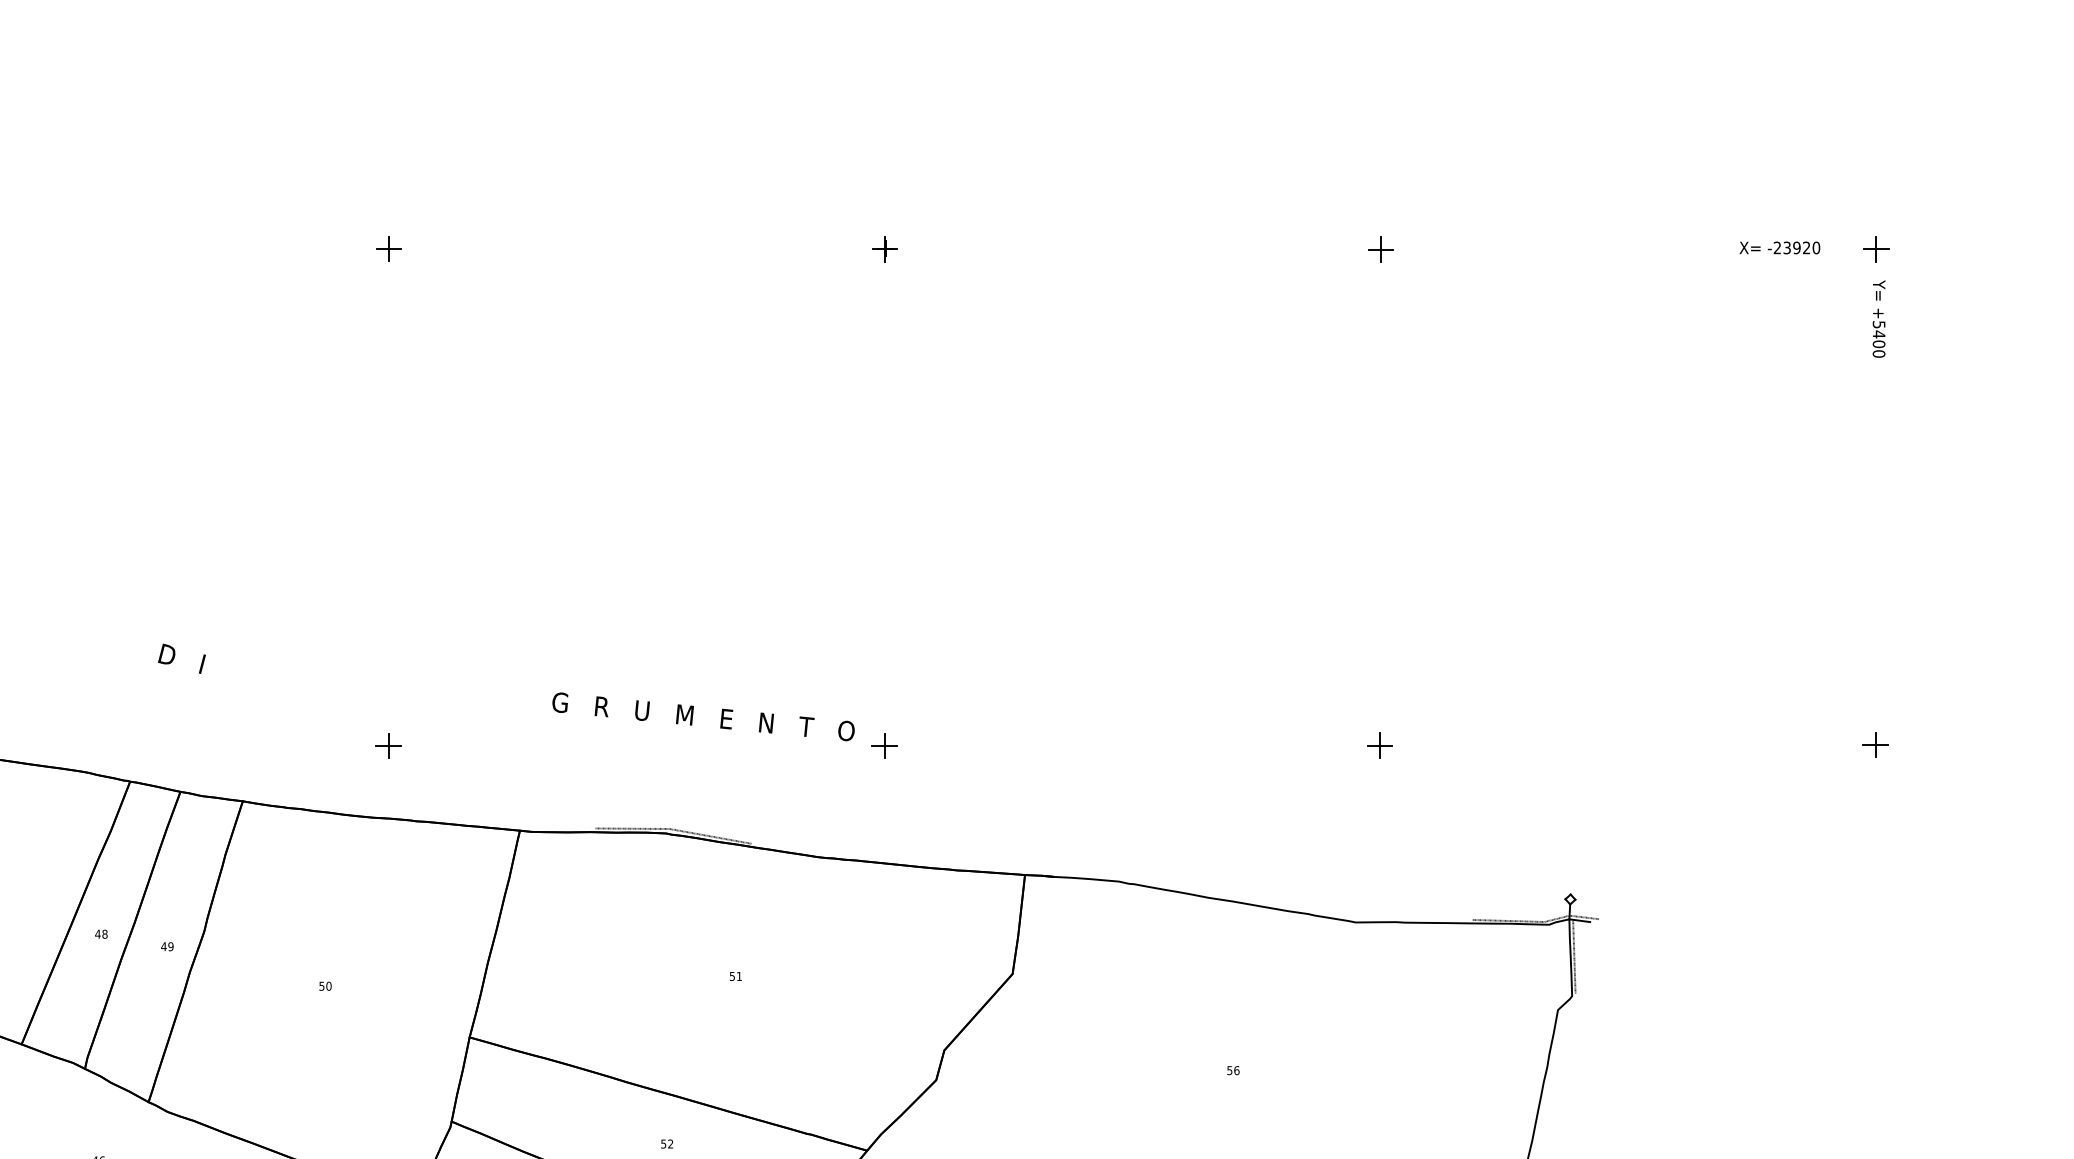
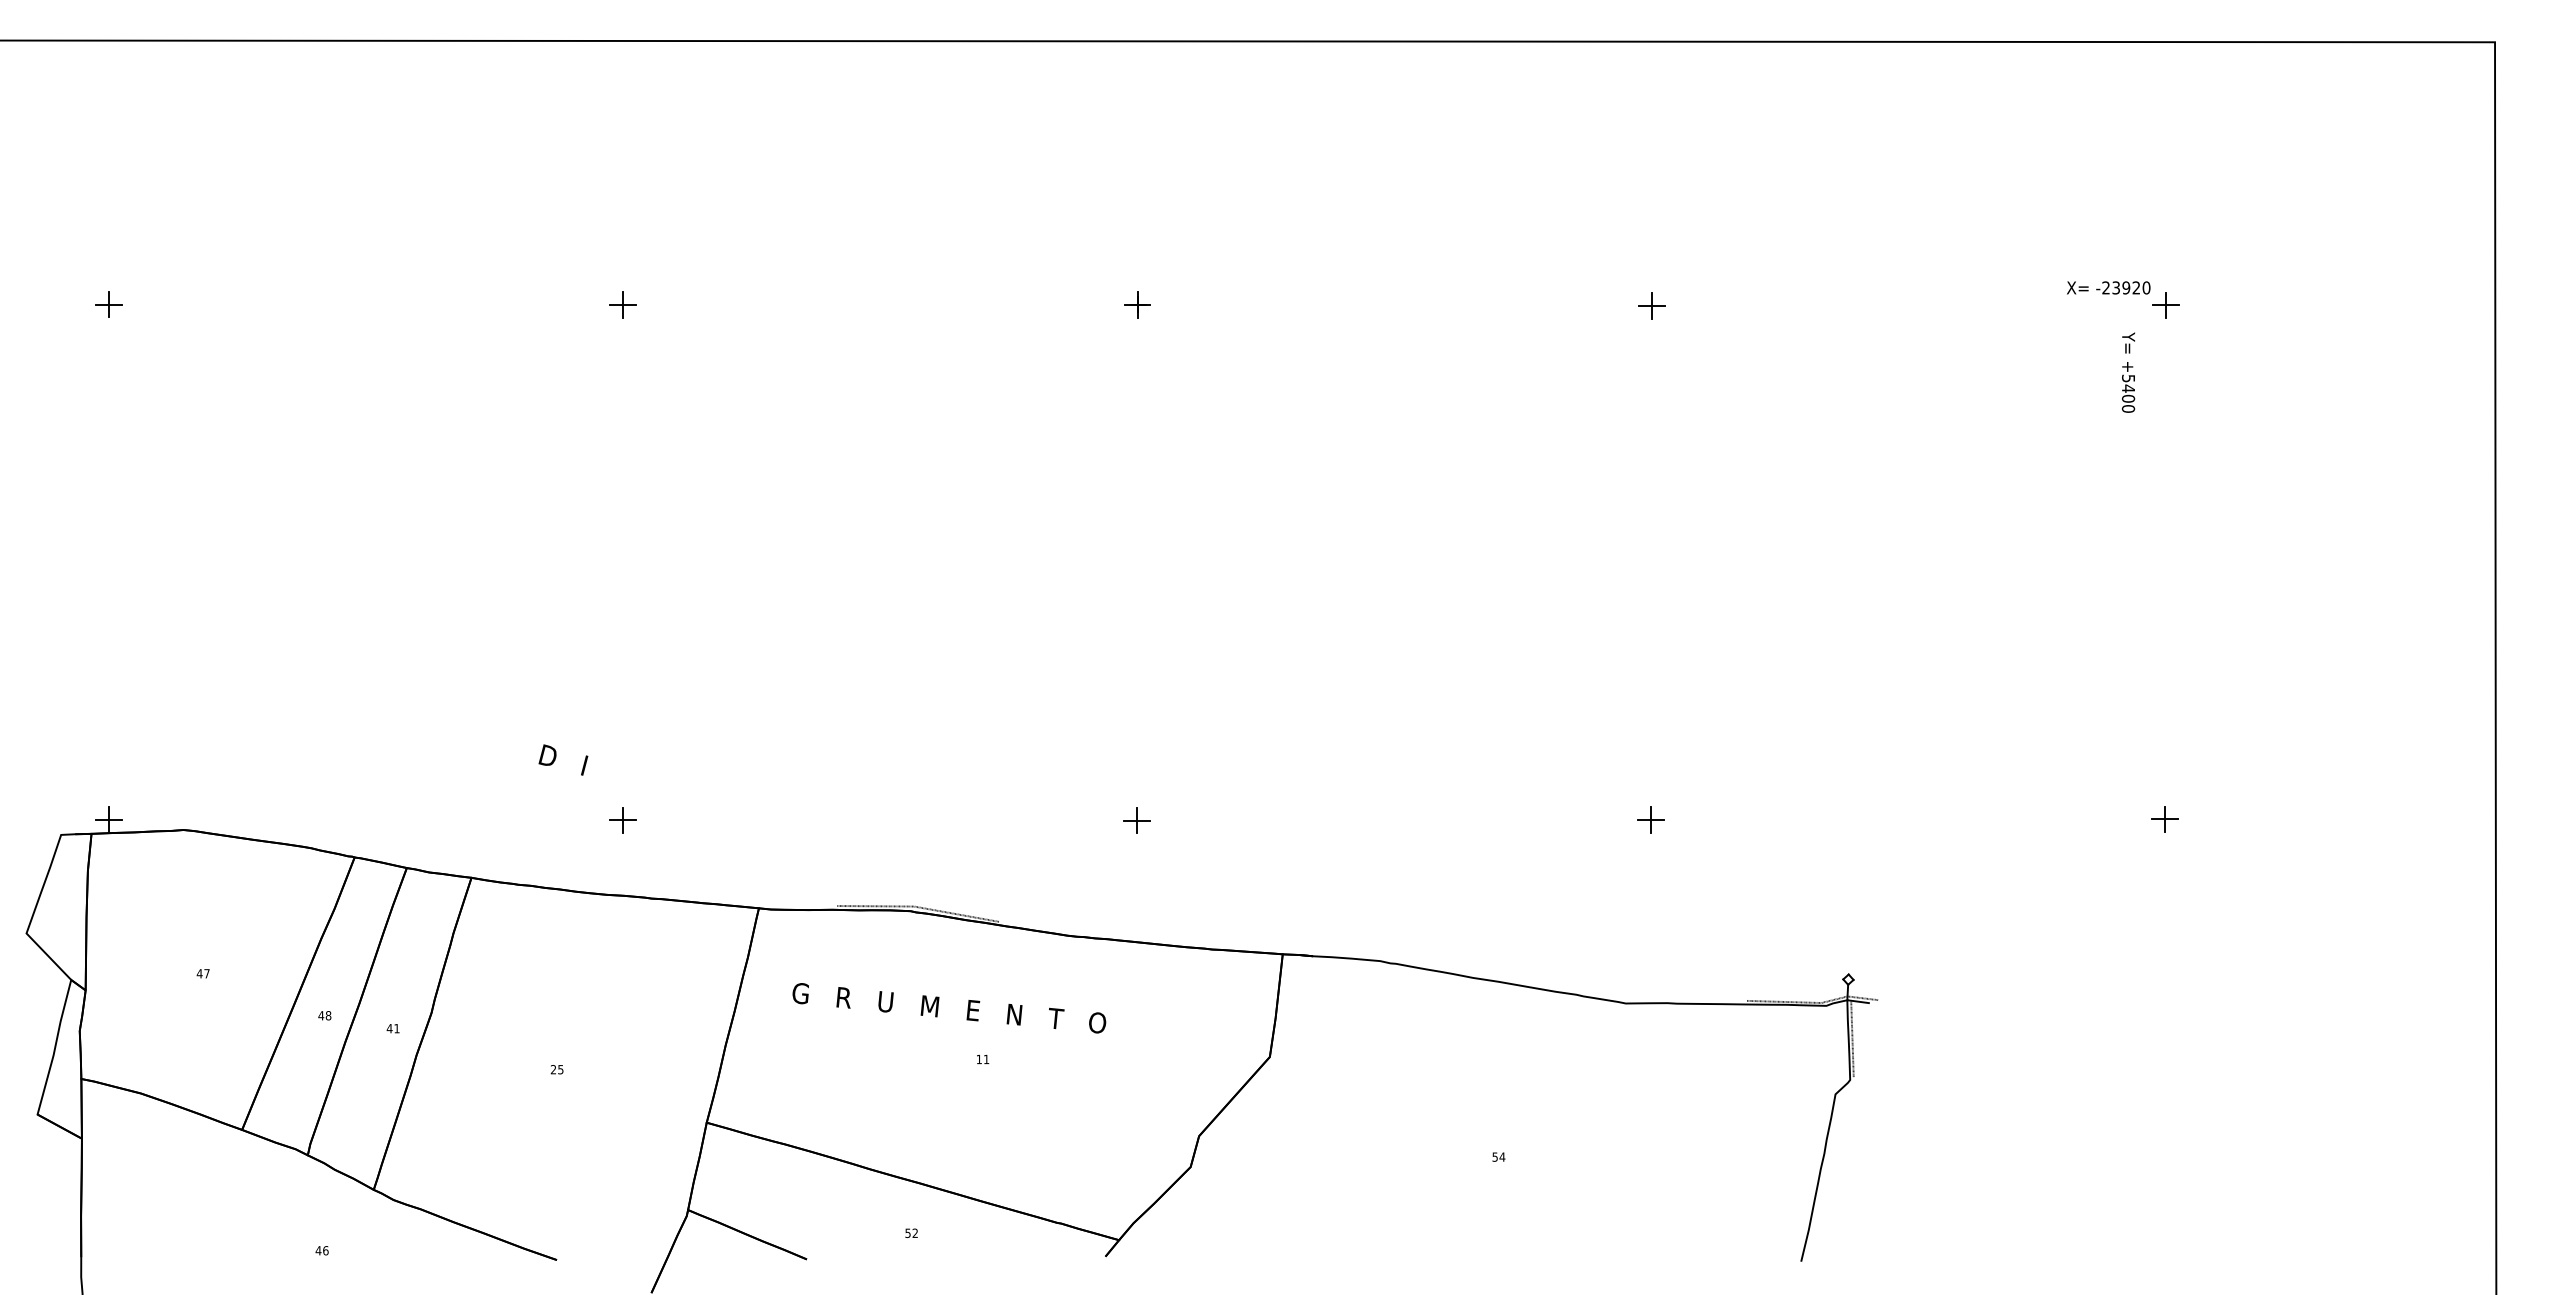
text: (1779, 247) -> (2108, 287), moved
text: (1879, 318) -> (2128, 372), moved
text: (182, 658) -> (563, 759), moved
text: (703, 717) -> (949, 1008), moved
text: (170, 946) -> (396, 1028), 49 -> 41
text: (731, 976) -> (978, 1059), 51 -> 11
text: (325, 986) -> (557, 1069), 50 -> 25
text: (1236, 1069) -> (1502, 1156), 56 -> 54

